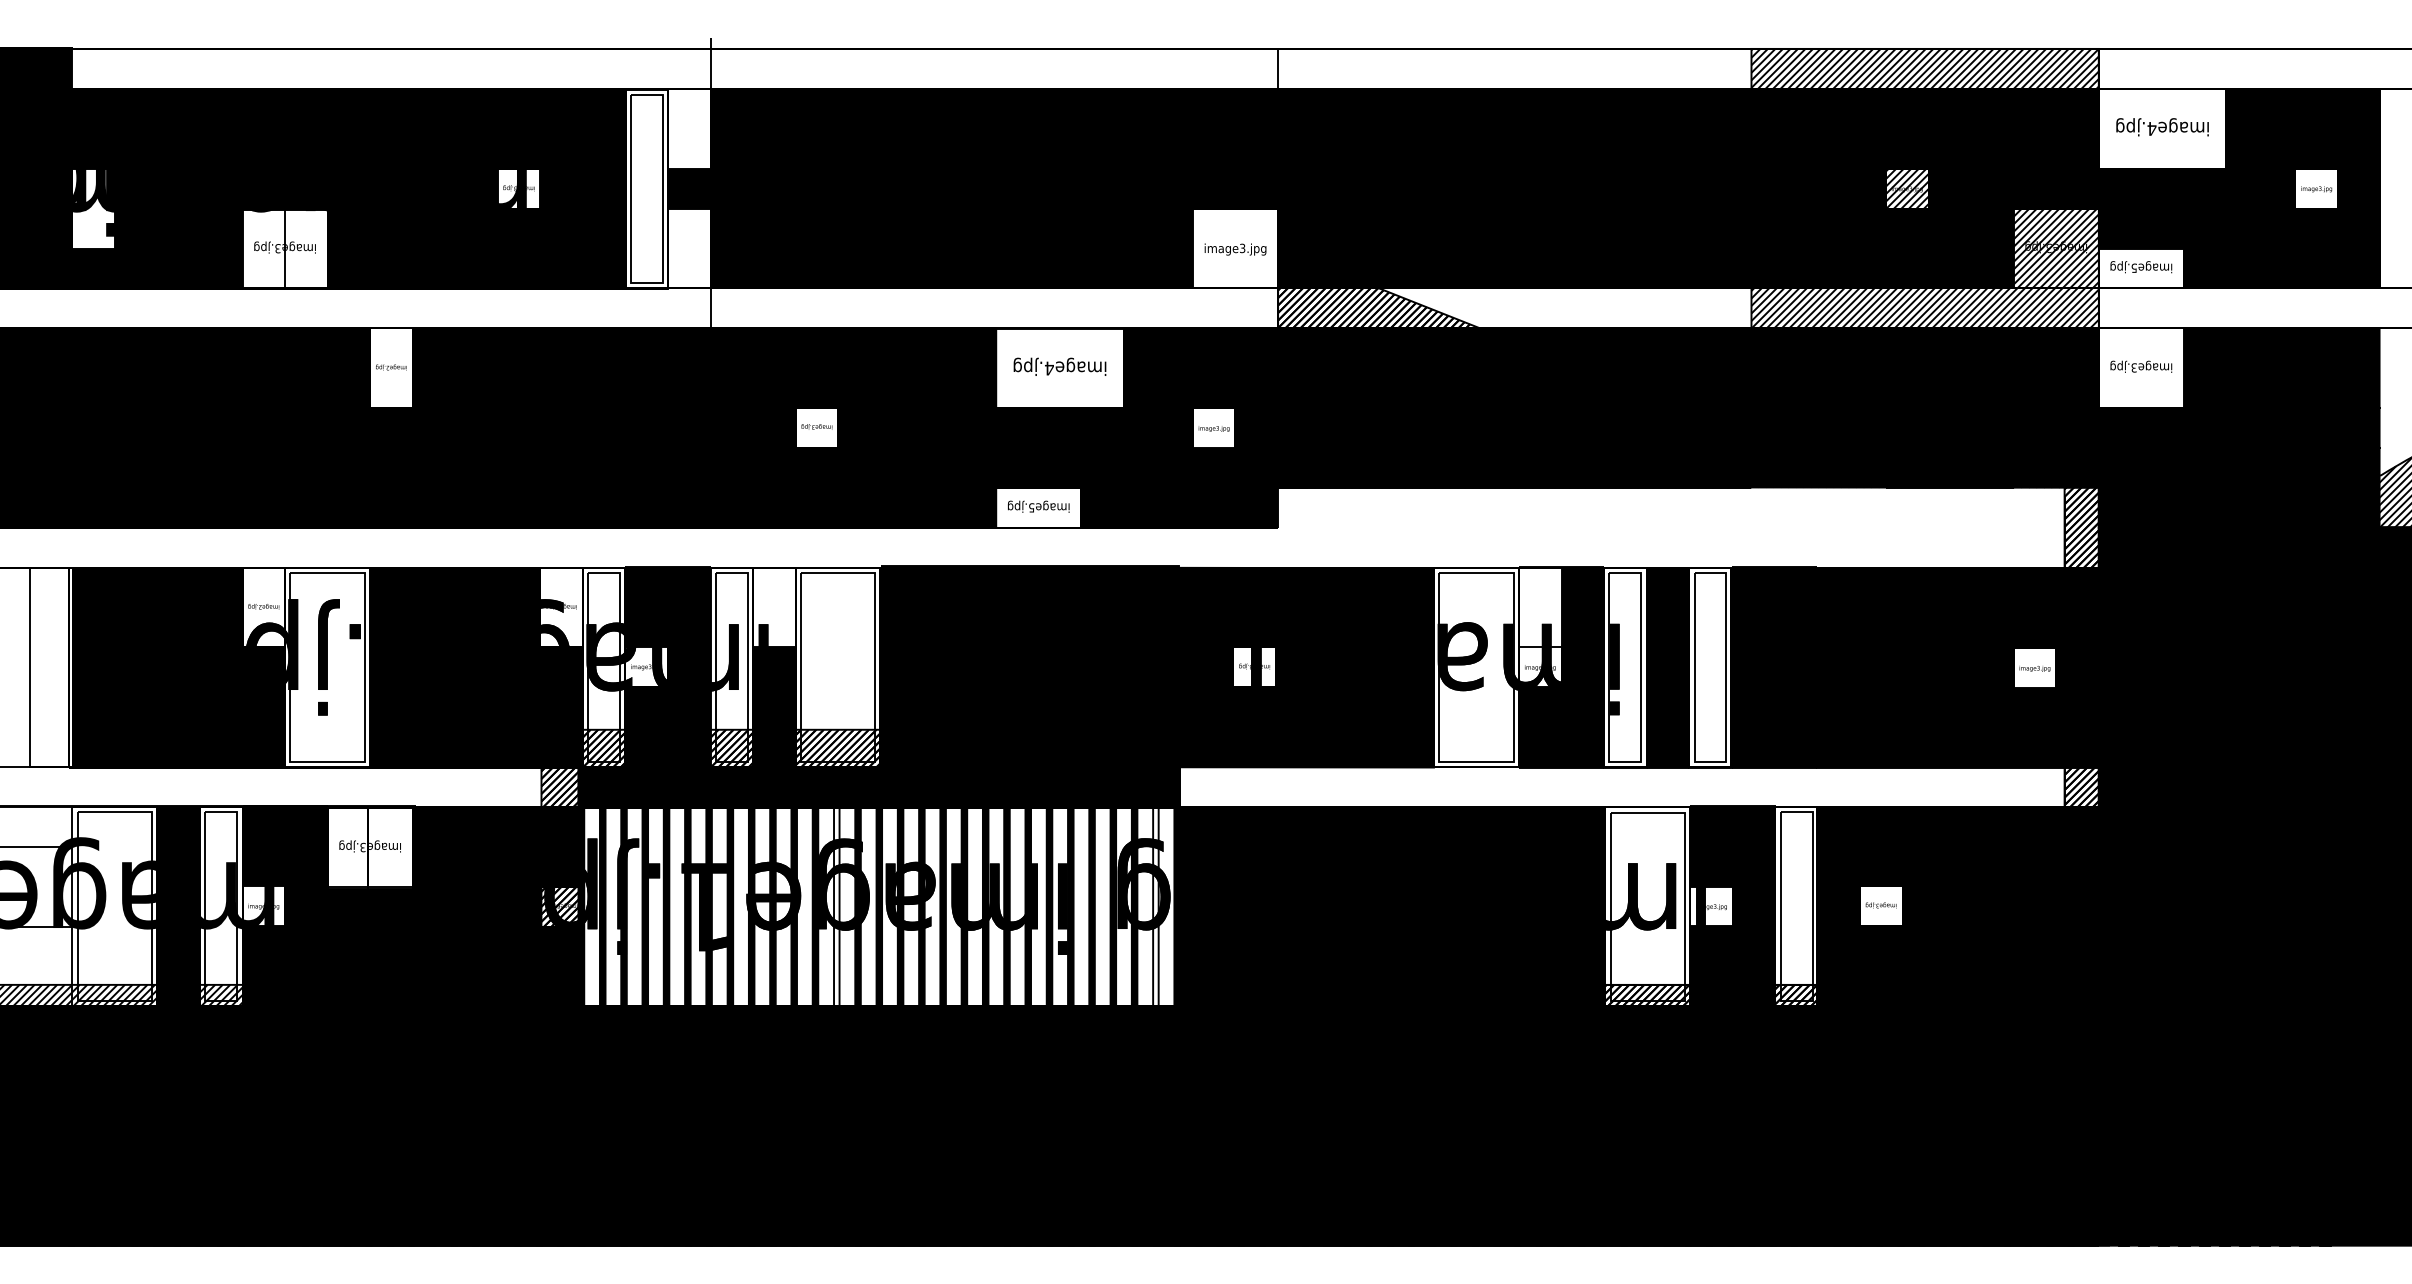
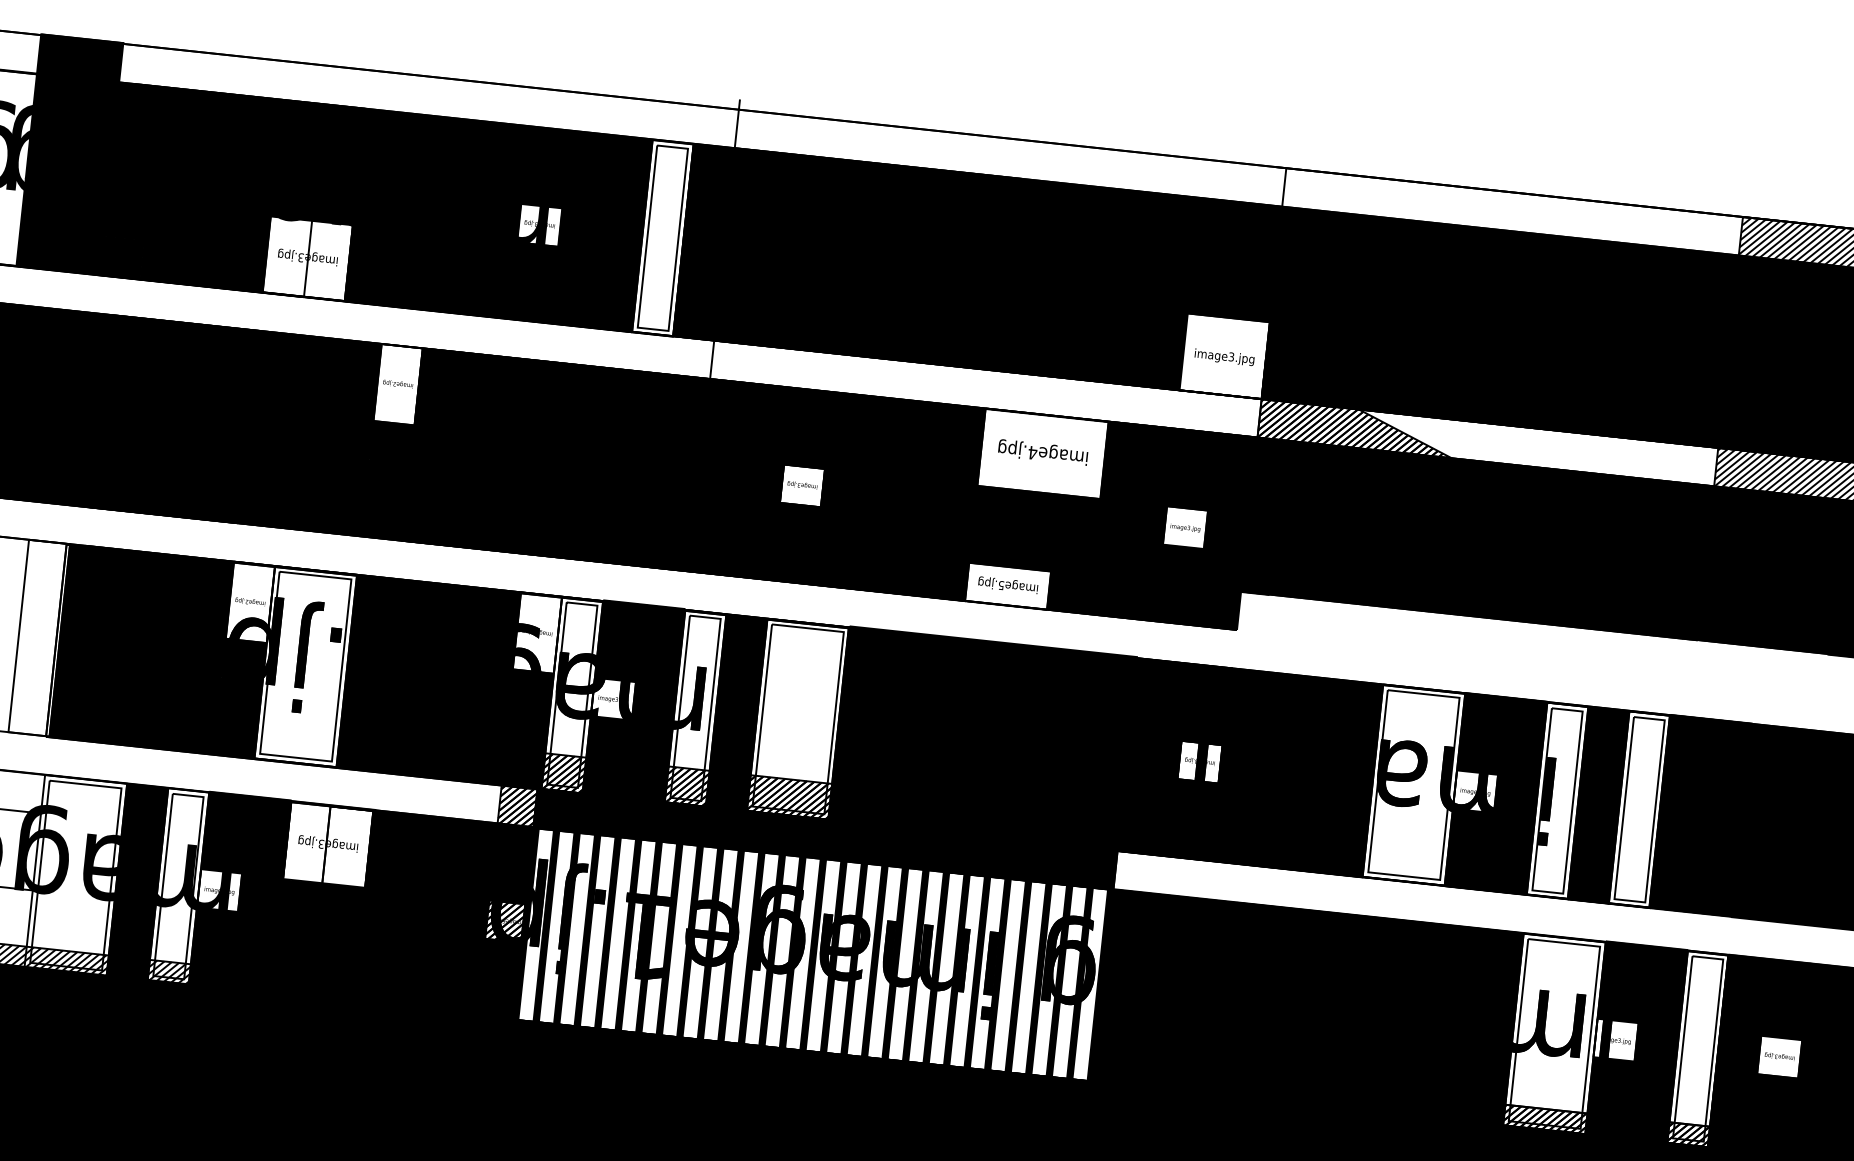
fill: (689, 128) -> (710, 184), added
fill: (93, 208) -> (127, 200), added
fill: (689, 248) -> (697, 300), added
fill: (774, 607) -> (742, 655), added
fill: (1540, 607) -> (1481, 734), added
fill: (836, 886) -> (774, 930), added
fill: (1155, 886) -> (1081, 963), added

